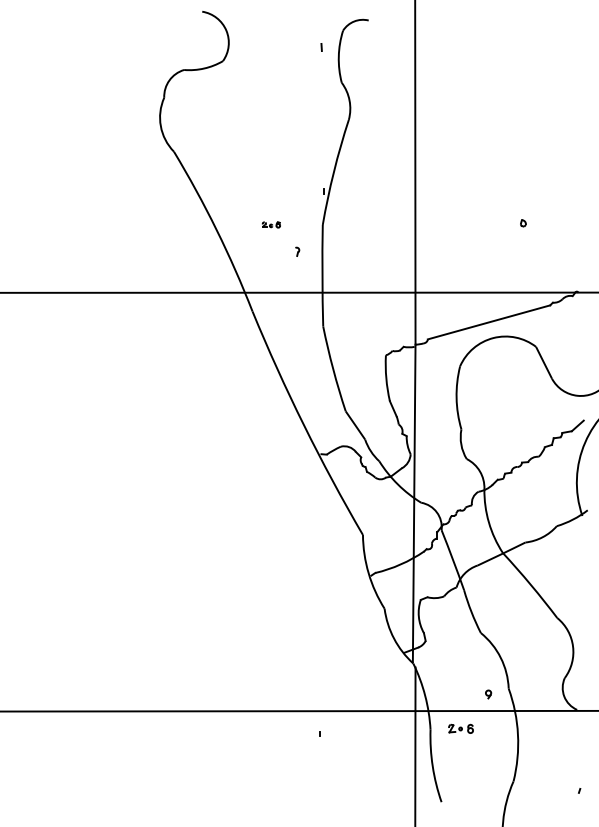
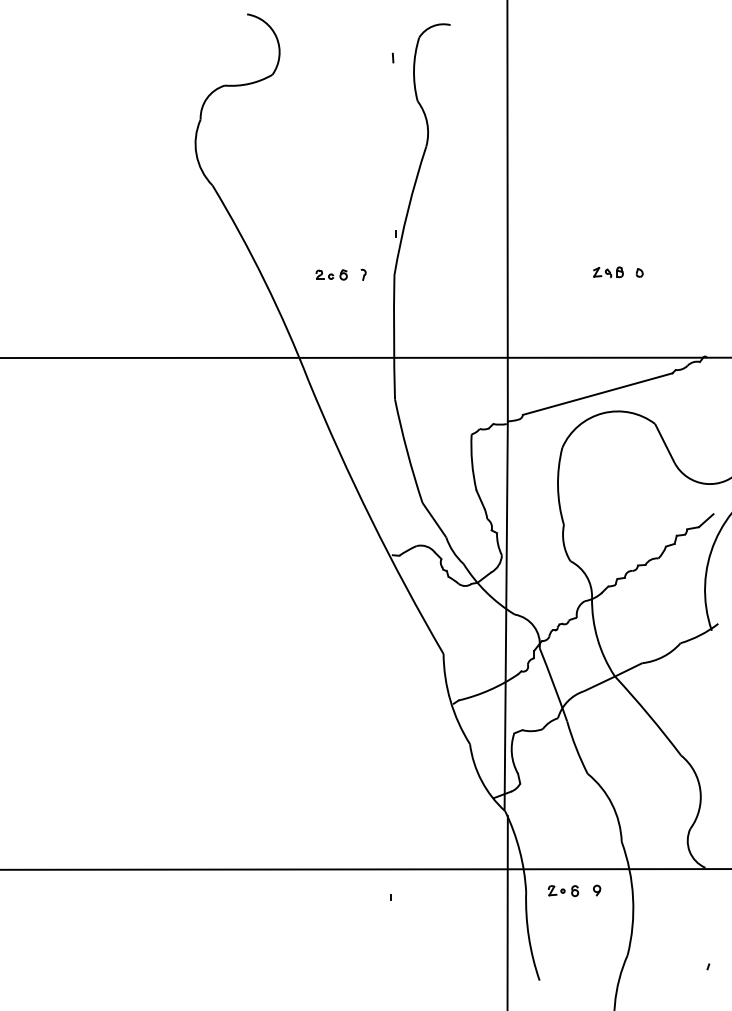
part: (497, 222) -> (608, 272), added
part: (271, 224) -> (331, 274), size x1.43
part: (297, 251) -> (363, 274), moved
part: (488, 694) -> (597, 890), moved

